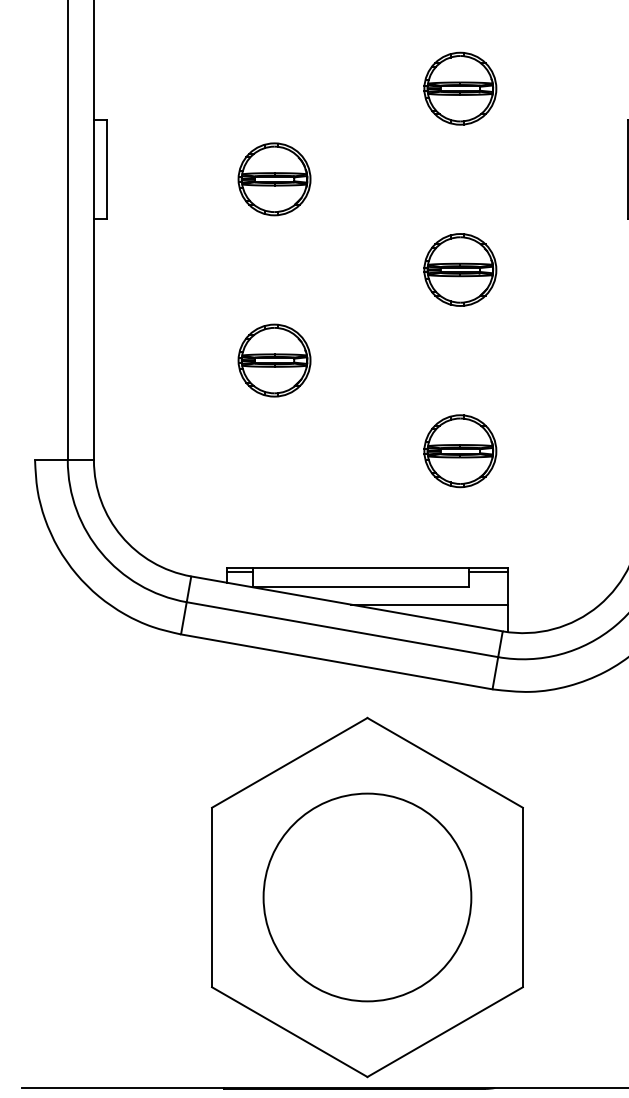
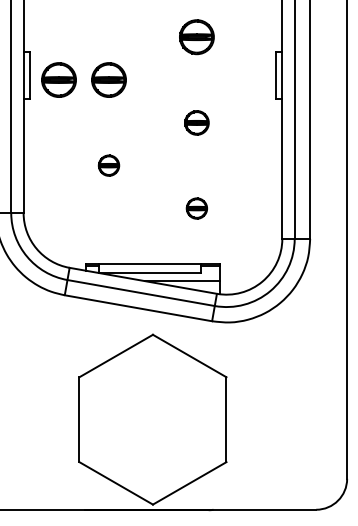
part: (167, 178) -> (58, 79), added
part: (459, 269) -> (196, 122), size x0.7
part: (273, 360) -> (108, 165), size x0.6
part: (459, 450) -> (196, 208), size x0.6
circle: (366, 897) -> (152, 419), removed

